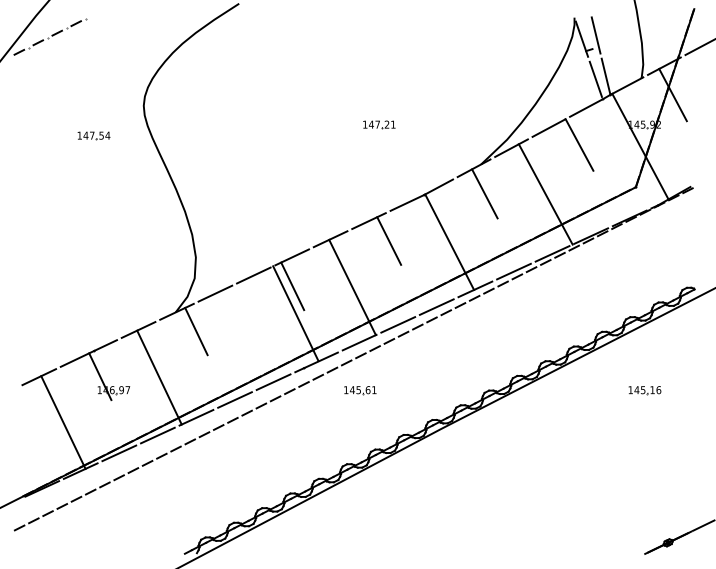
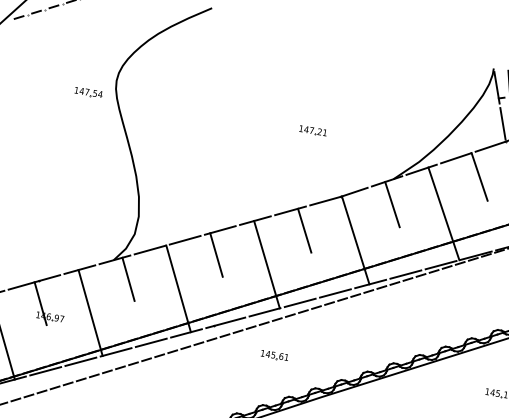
part: (93, 135) -> (88, 92), moved
line: (295, 313) -> (178, 288), moved
part: (360, 390) -> (274, 355), moved

